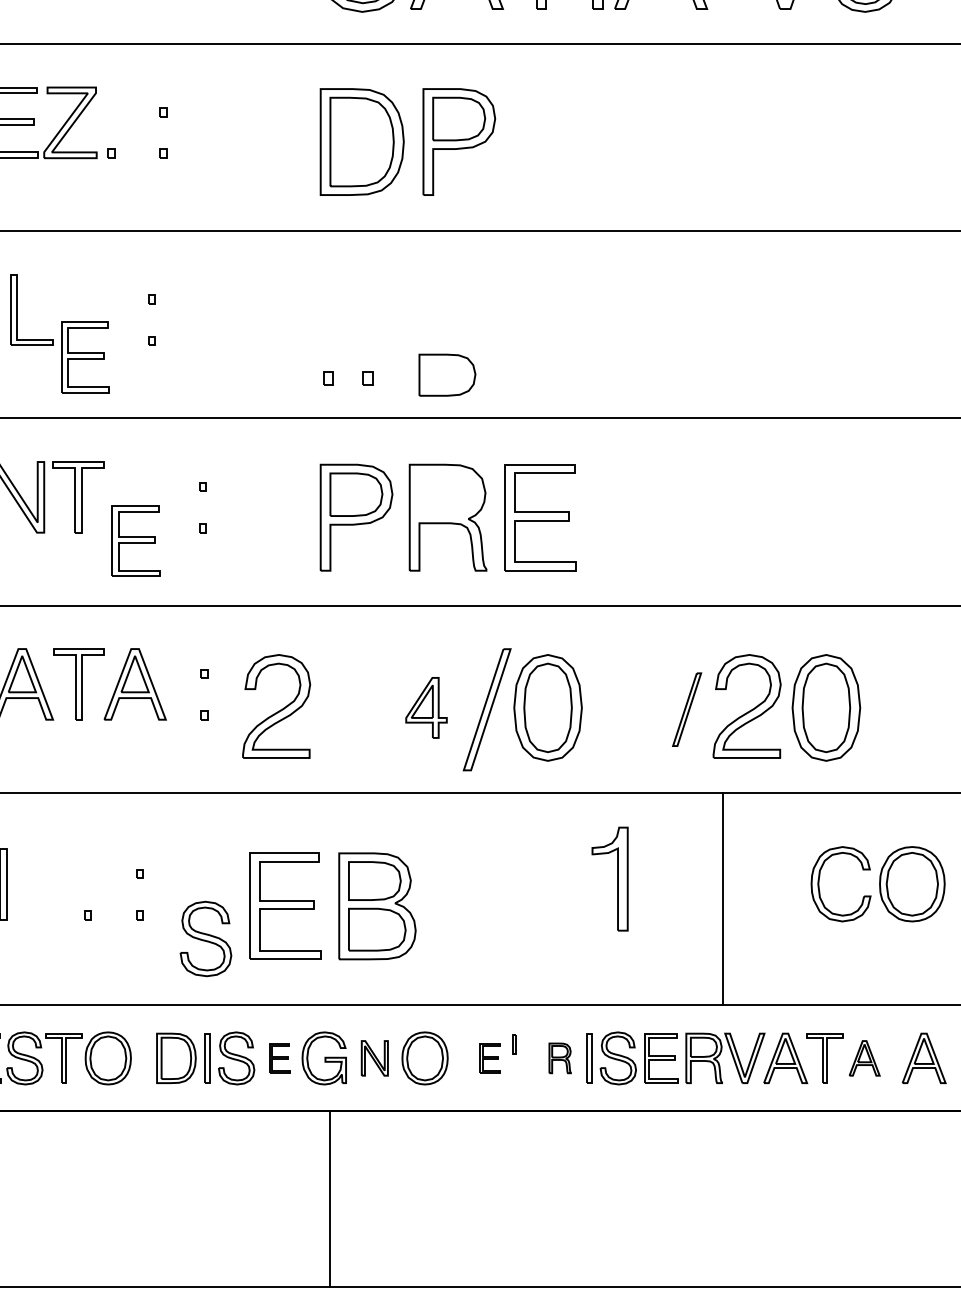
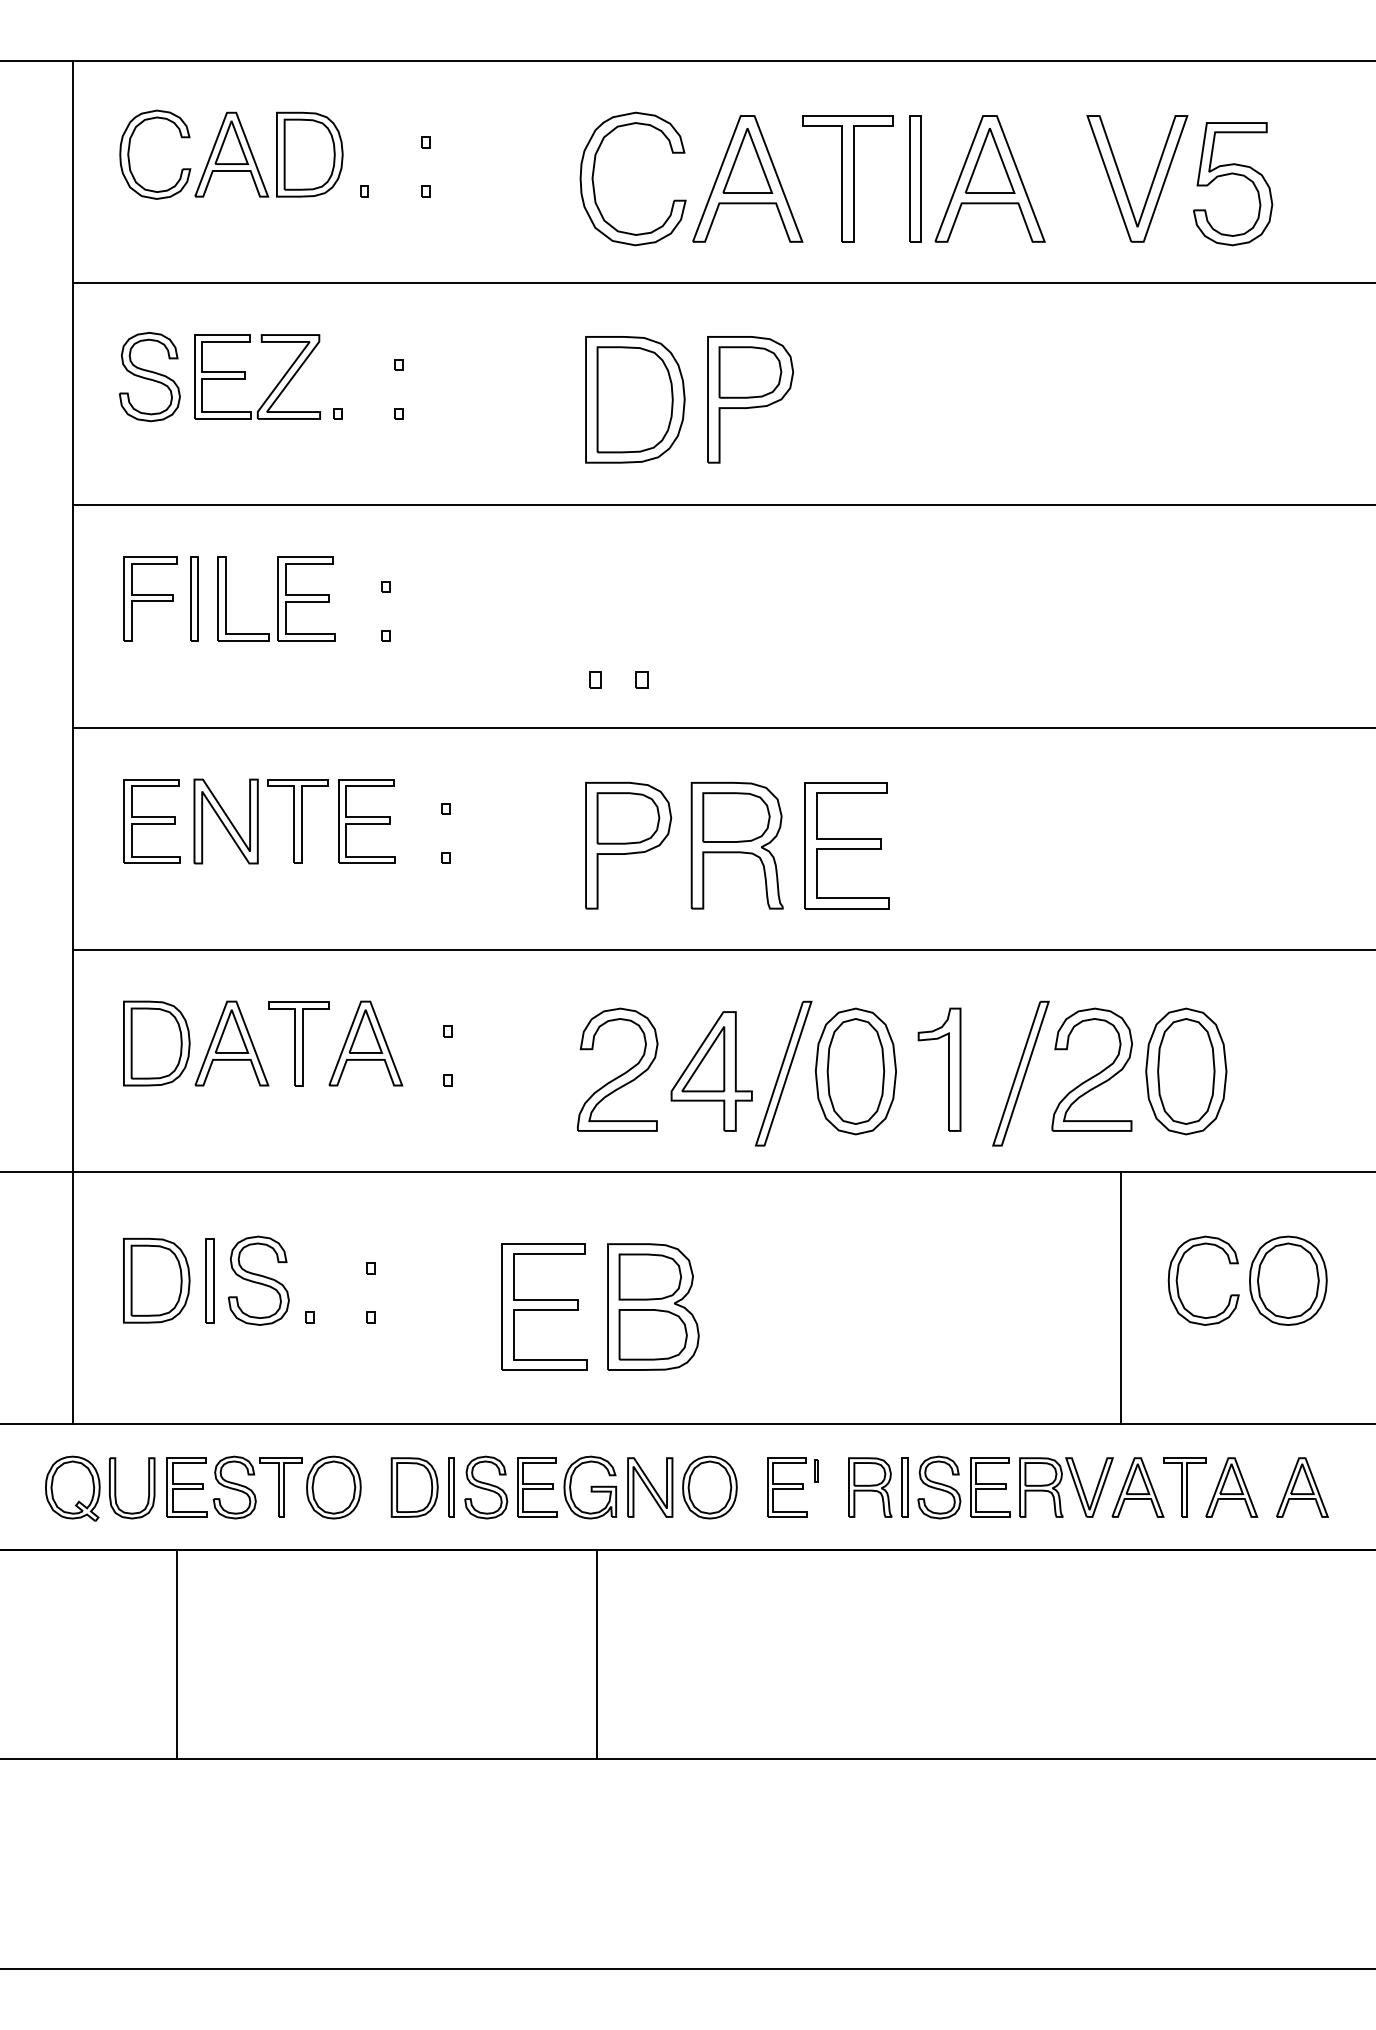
part: (85, 356) -> (306, 598), moved
part: (447, 375) -> (736, 817), moved
part: (135, 541) -> (366, 821), moved
part: (276, 706) -> (617, 1069), moved
part: (426, 707) -> (711, 1071), size x1.67
part: (686, 709) -> (1020, 1073), size x1.67
part: (617, 878) -> (948, 1069), moved
line: (723, 898) -> (1121, 1297), moved
part: (205, 938) -> (258, 1280), moved
part: (279, 1058) -> (537, 1487), size x1.67
part: (375, 1058) -> (650, 1487), size x1.43
part: (490, 1058) -> (787, 1487), size x1.67
part: (560, 1058) -> (870, 1487), size x1.67
part: (864, 1058) -> (1231, 1487), size x1.43

